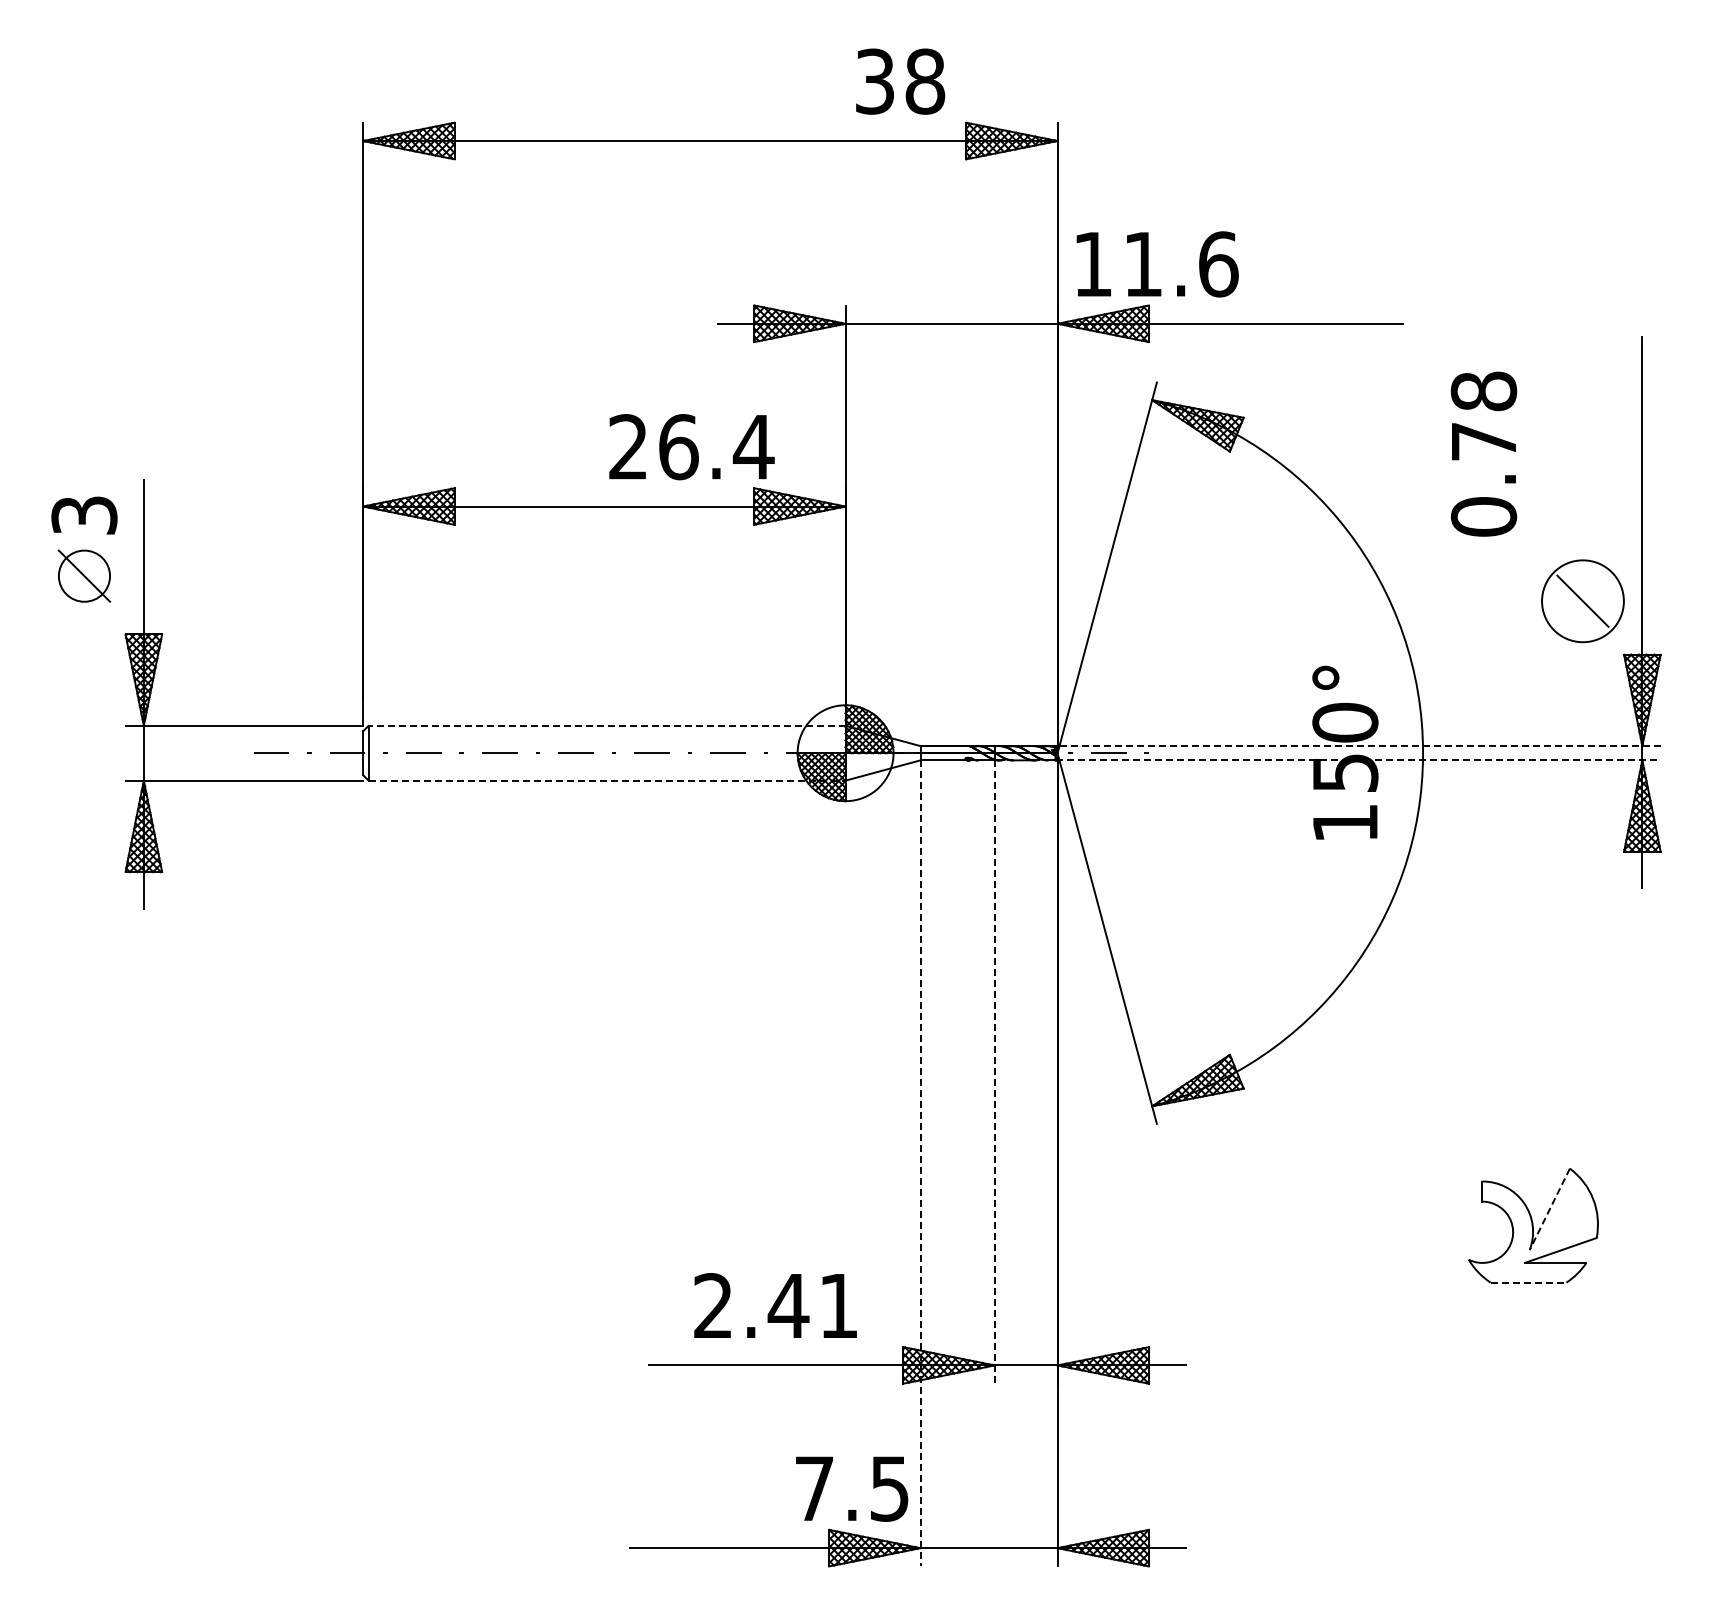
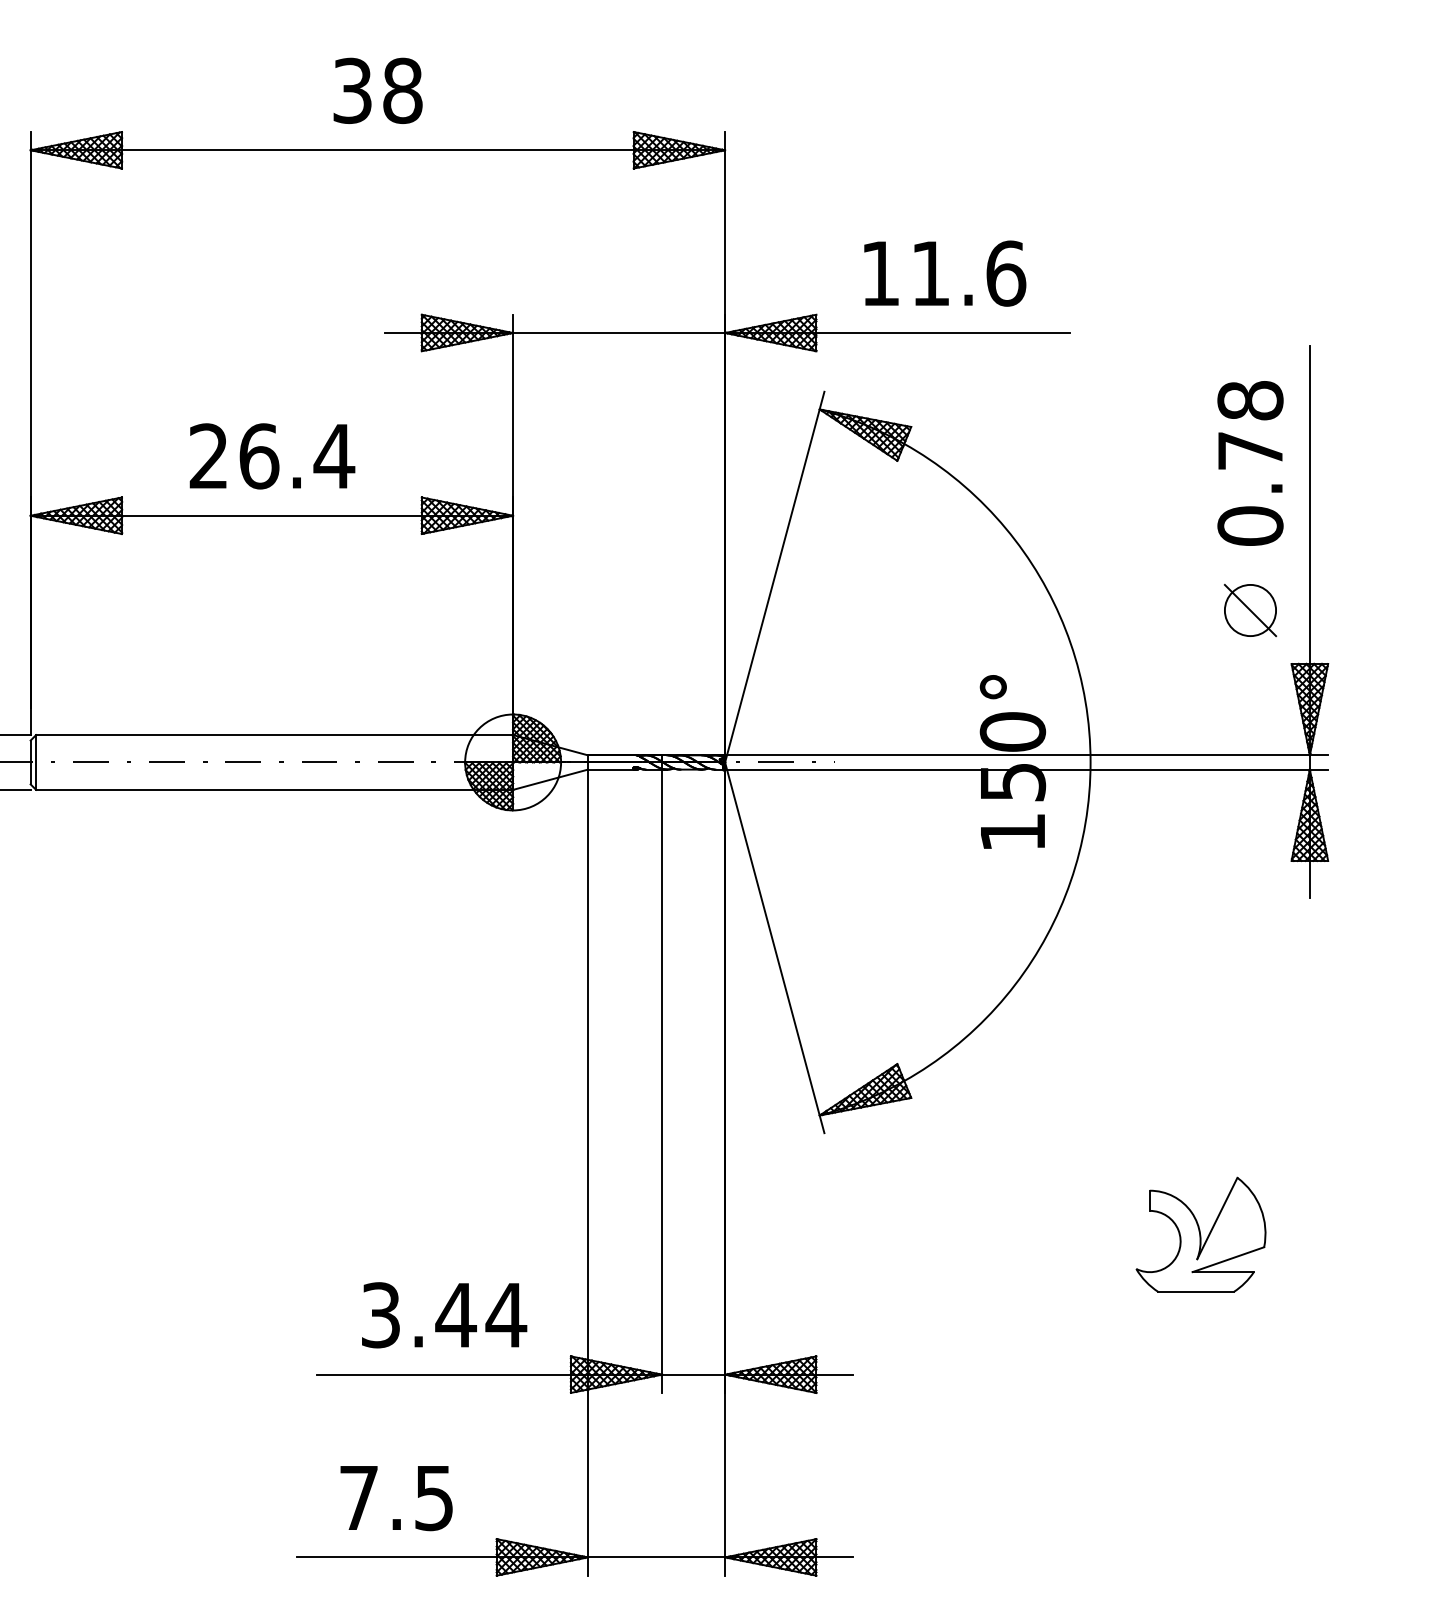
text: (900, 81) -> (378, 90), moved
text: (1157, 264) -> (945, 273), moved
text: (691, 447) -> (272, 456), moved
text: (1483, 453) -> (1250, 462), moved
circle: (1582, 600) -> (1250, 609), size x0.62
line: (606, 725) -> (274, 734), dashed -> solid
line: (1357, 746) -> (1025, 755), dashed -> solid
line: (1358, 760) -> (1026, 769), dashed -> solid
line: (607, 780) -> (275, 789), dashed -> solid
line: (994, 1072) -> (662, 1081), dashed -> solid
line: (920, 1163) -> (588, 1172), dashed -> solid
line: (1549, 1209) -> (1217, 1218), dashed -> solid
line: (1528, 1282) -> (1196, 1291), dashed -> solid
text: (776, 1306) -> (444, 1315), 2.41 -> 3.44
text: (852, 1488) -> (397, 1497), moved

